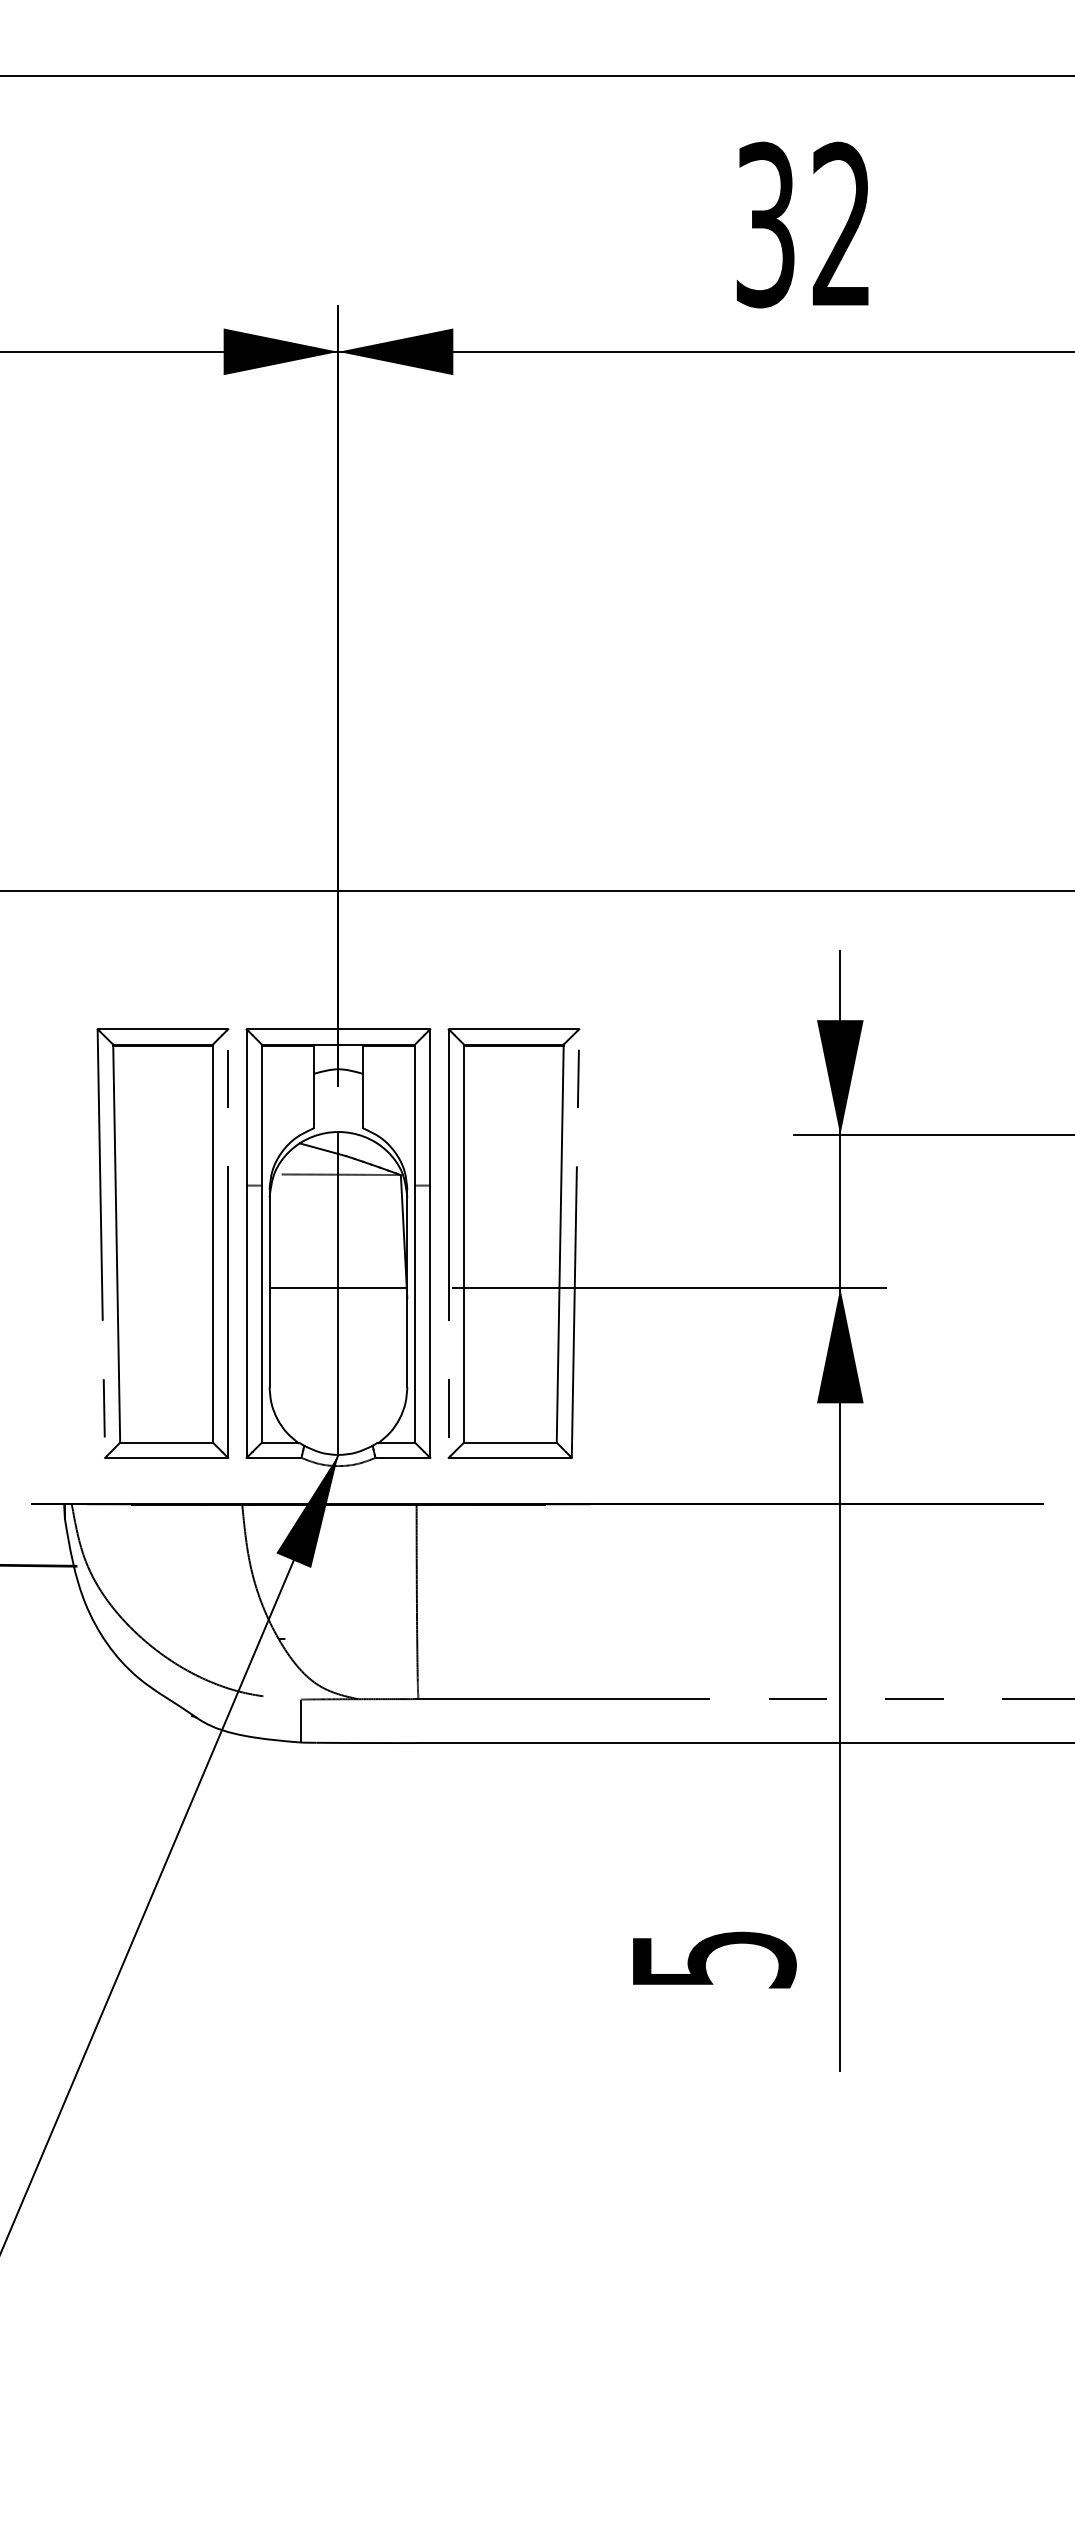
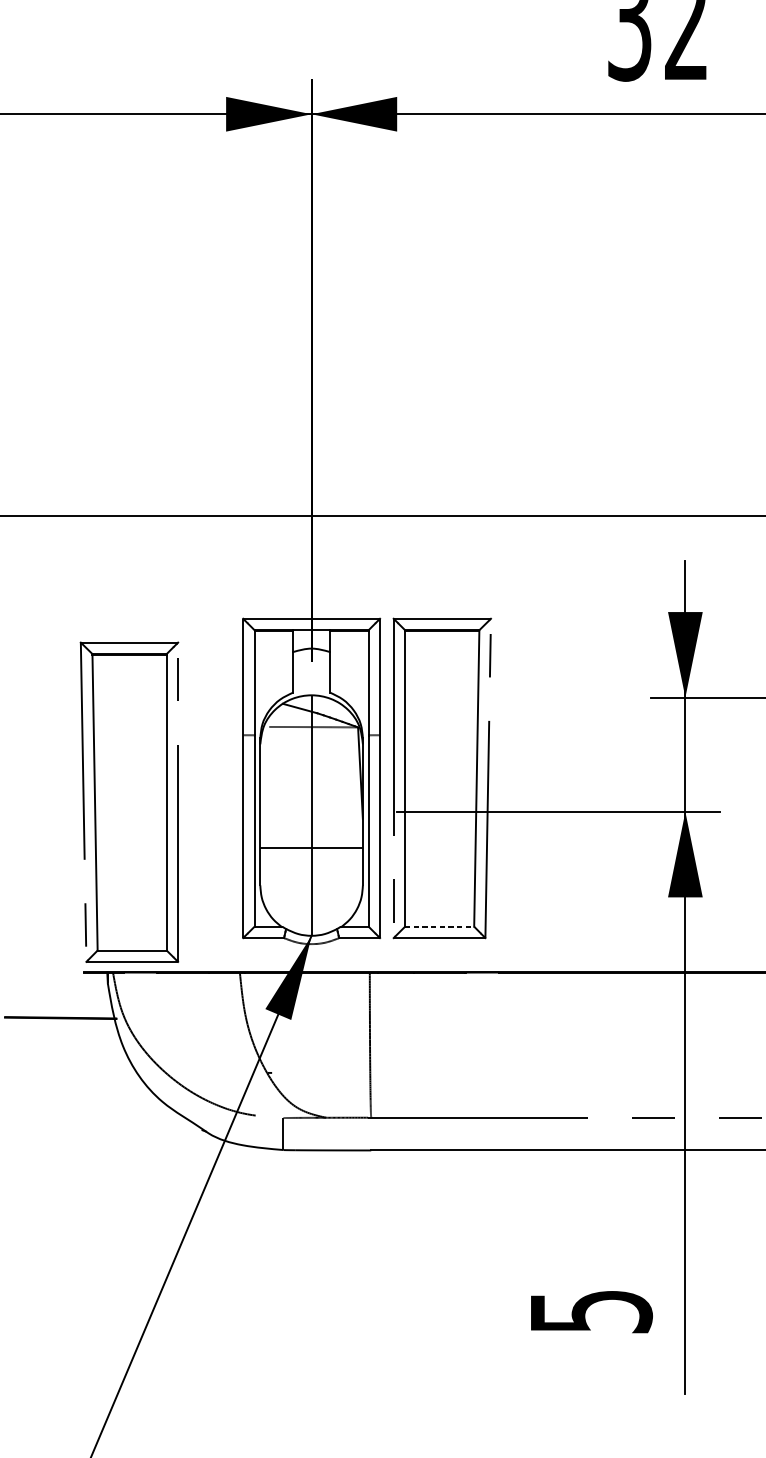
part: (162, 1243) -> (129, 802), moved
line: (338, 1288) -> (311, 848), moved
line: (510, 1442) -> (439, 926), solid -> dashed

